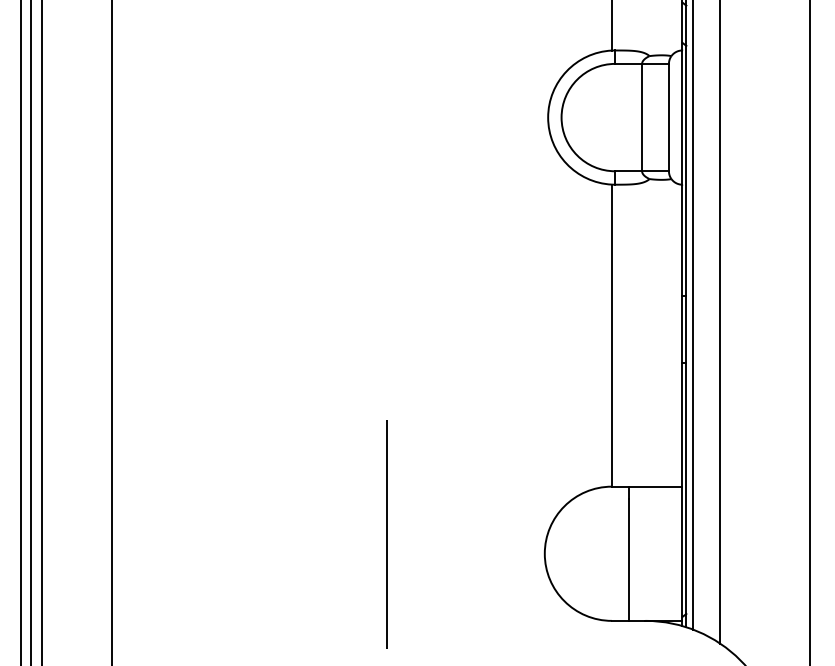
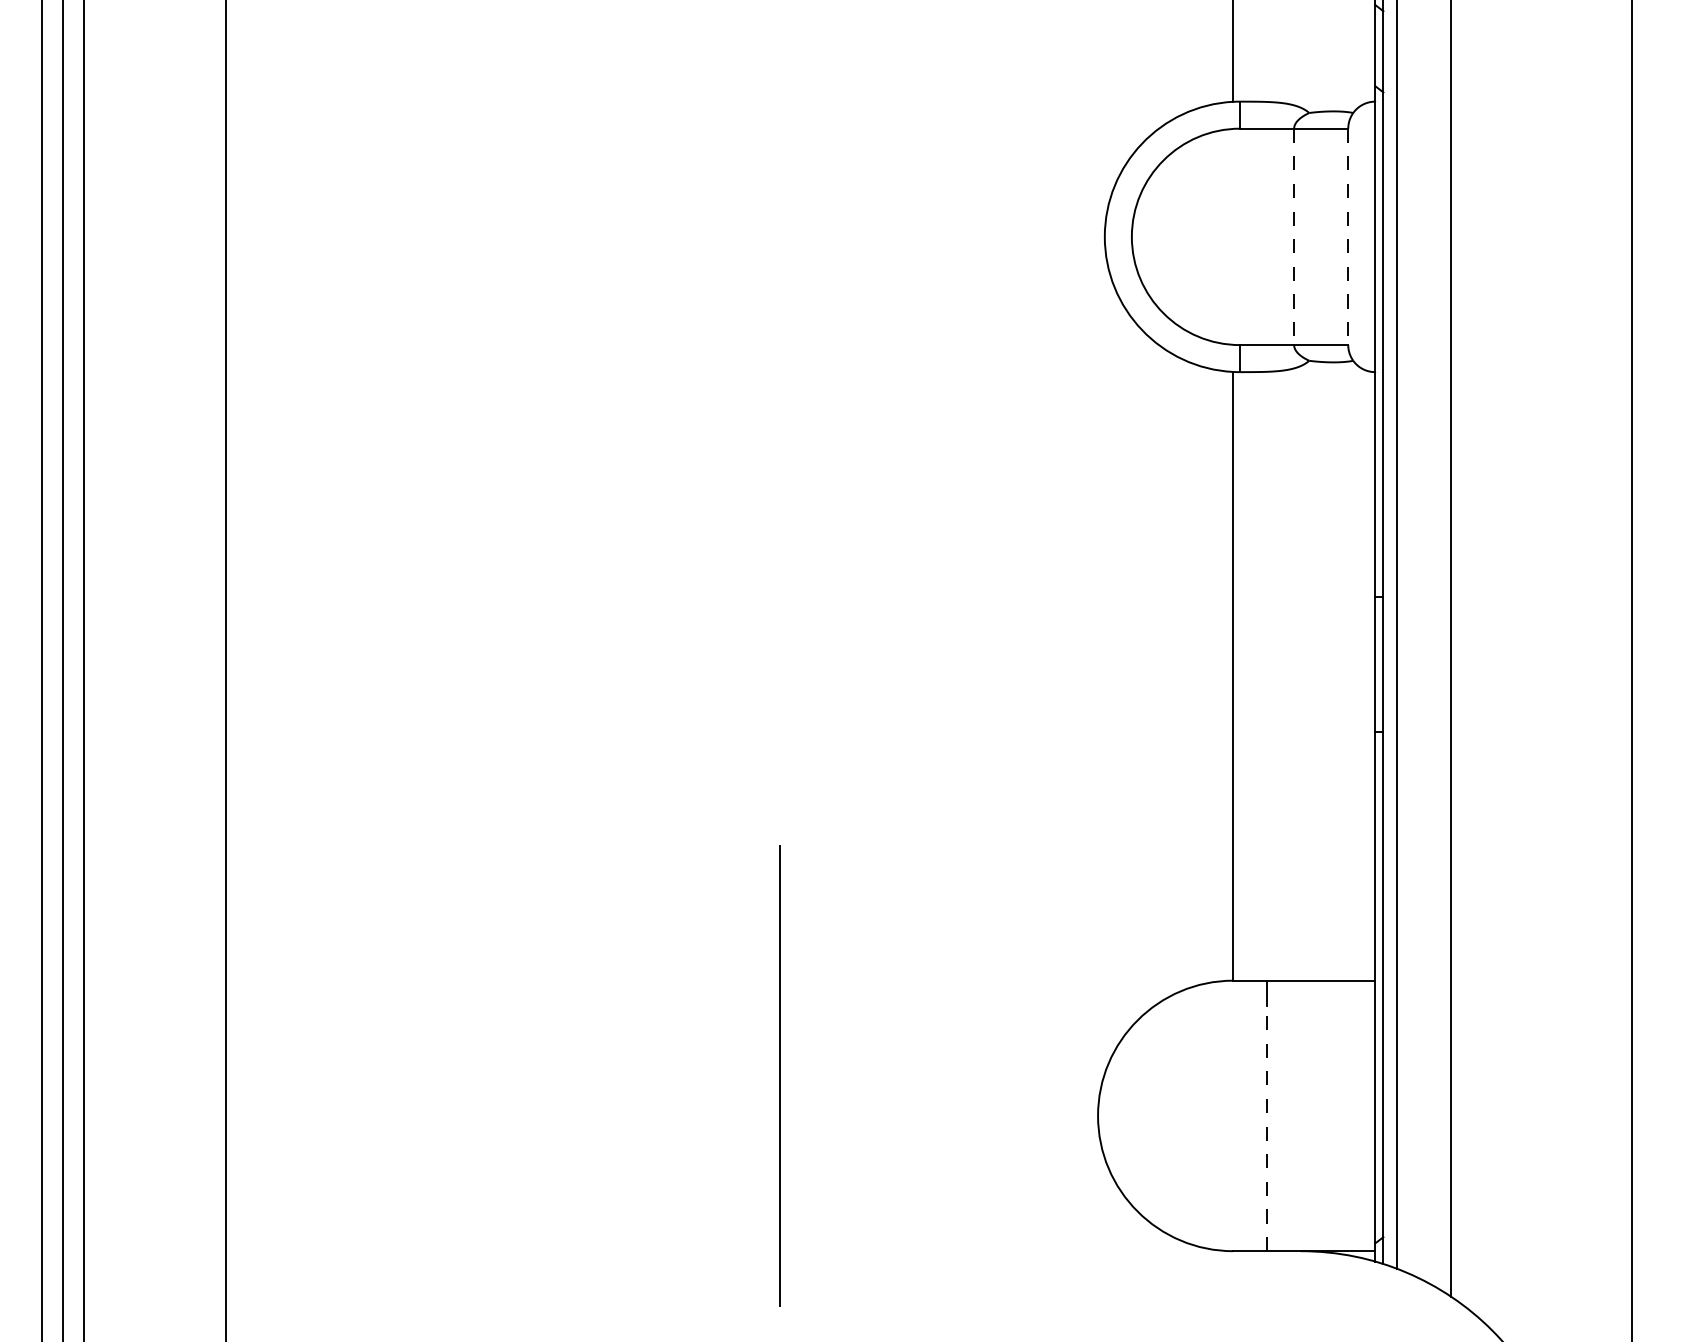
line: (642, 117) -> (1294, 236), solid -> dashed
line: (668, 117) -> (1347, 236), solid -> dashed
line: (628, 560) -> (1266, 1129), solid -> dashed

